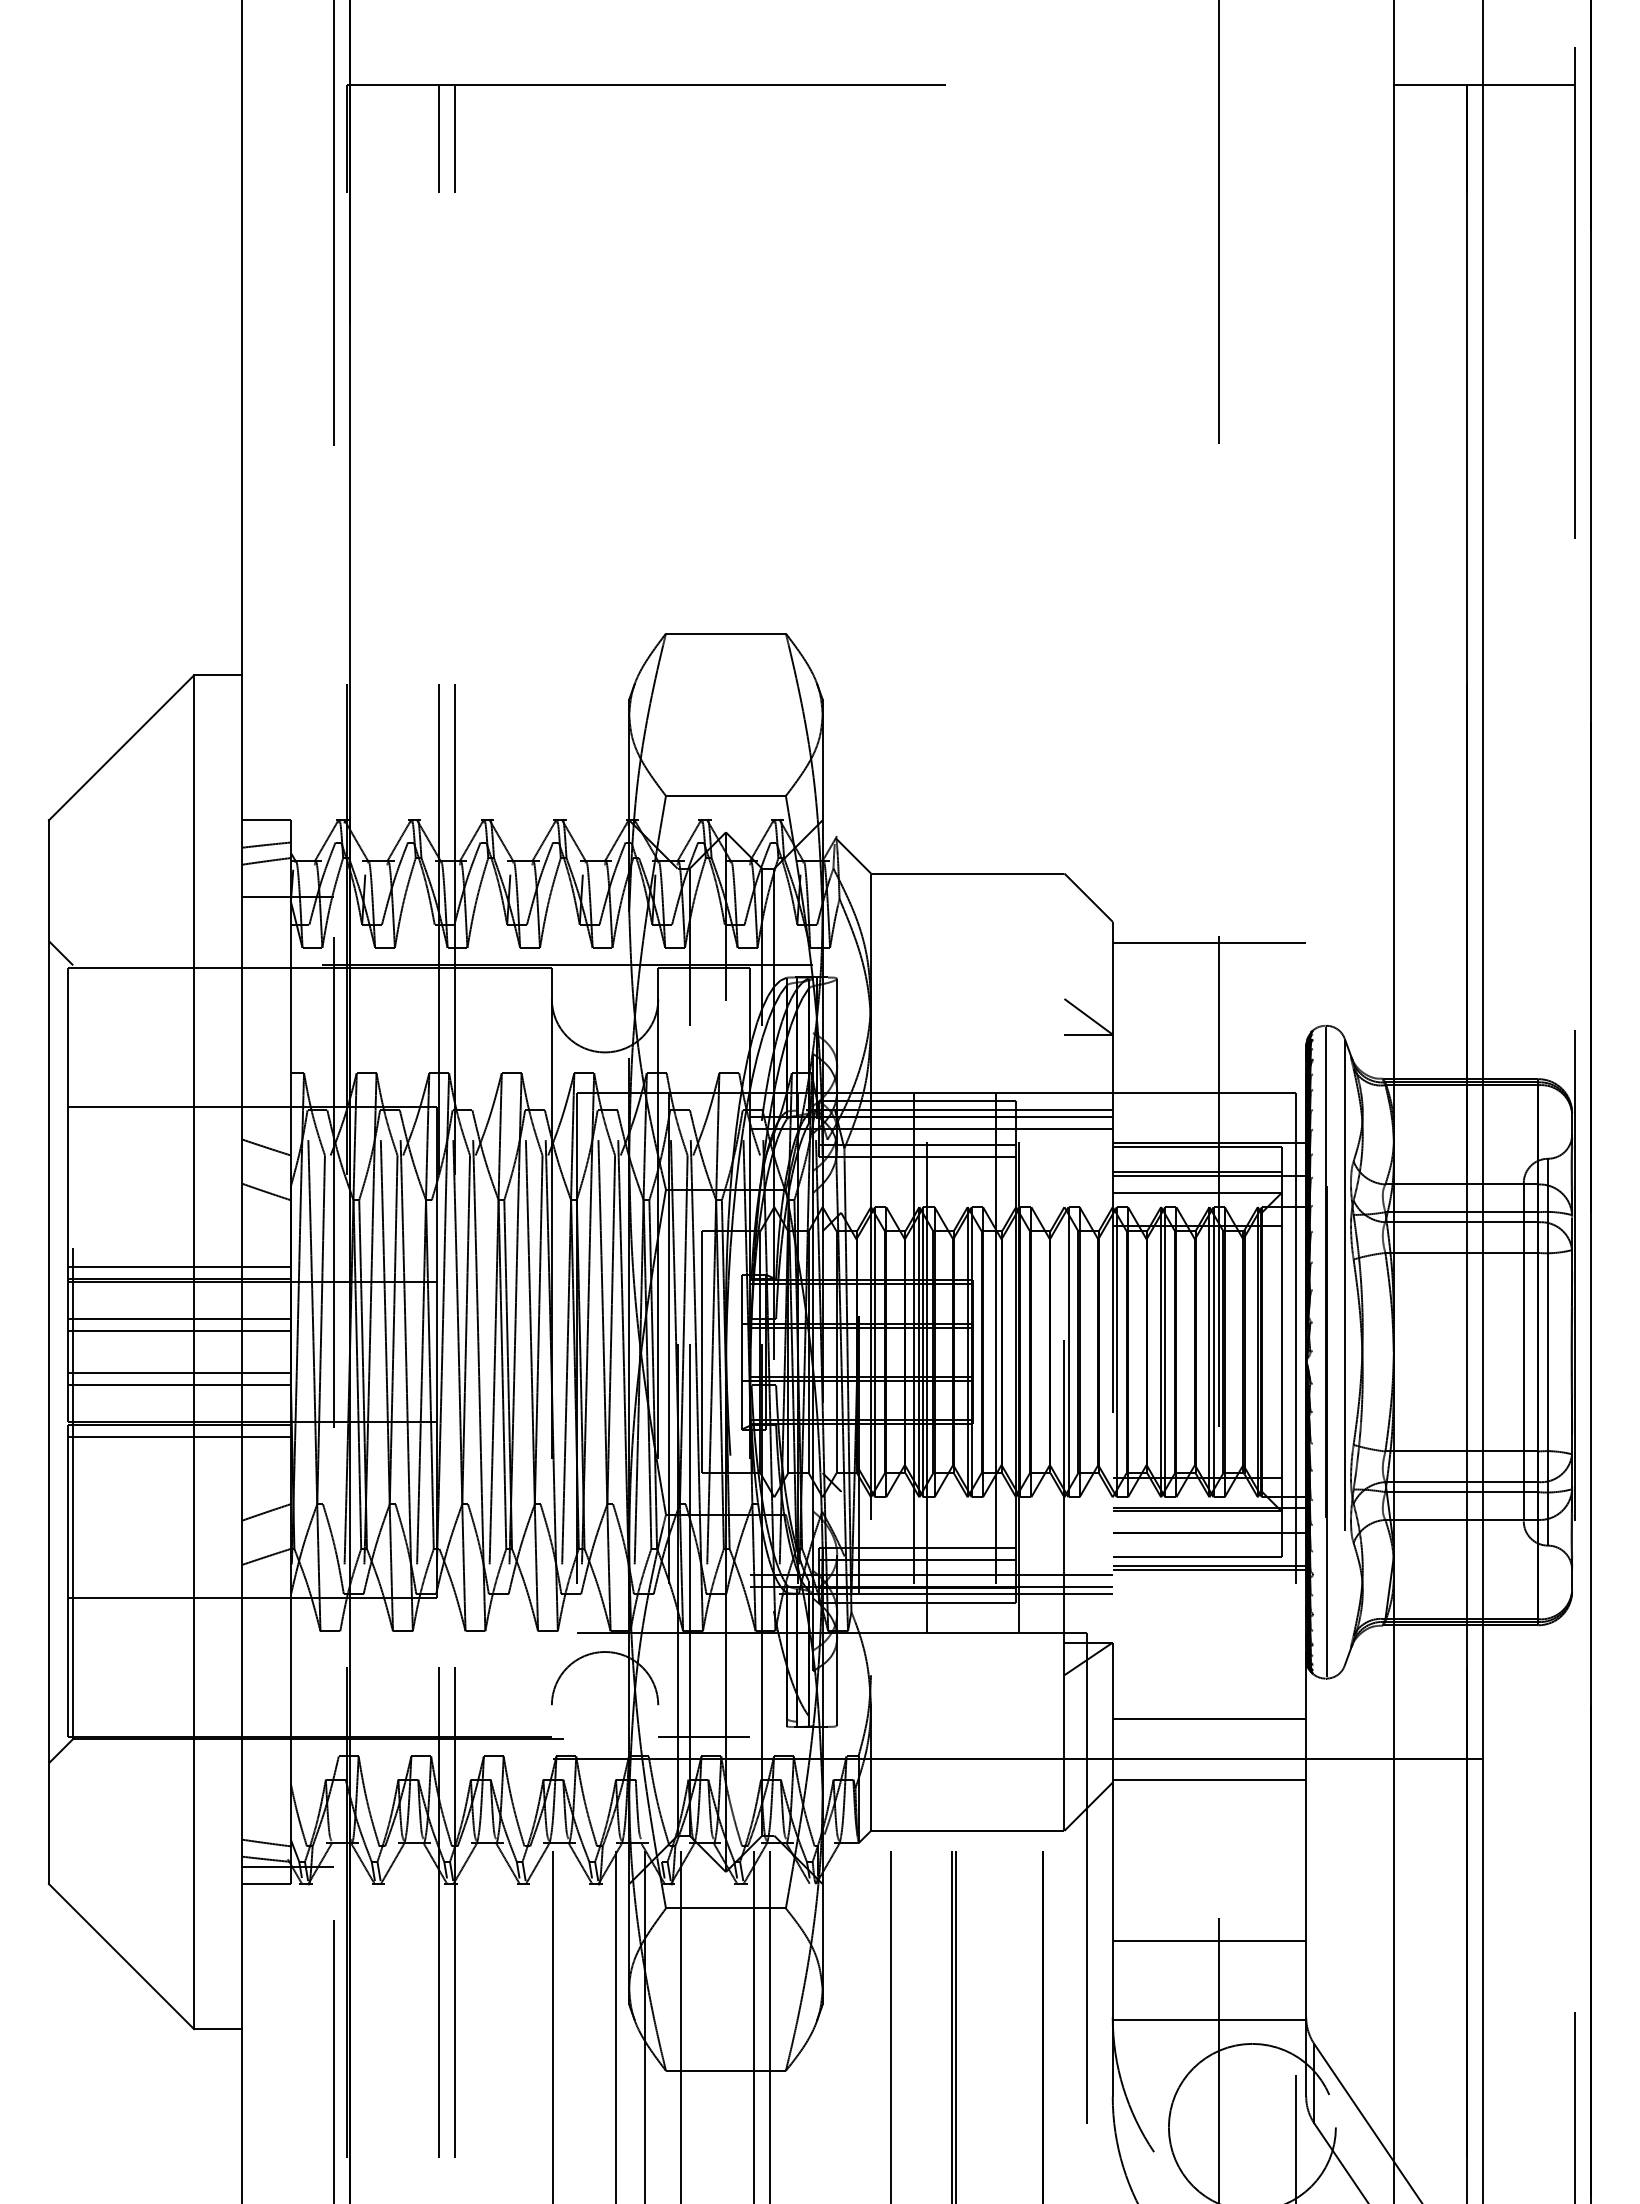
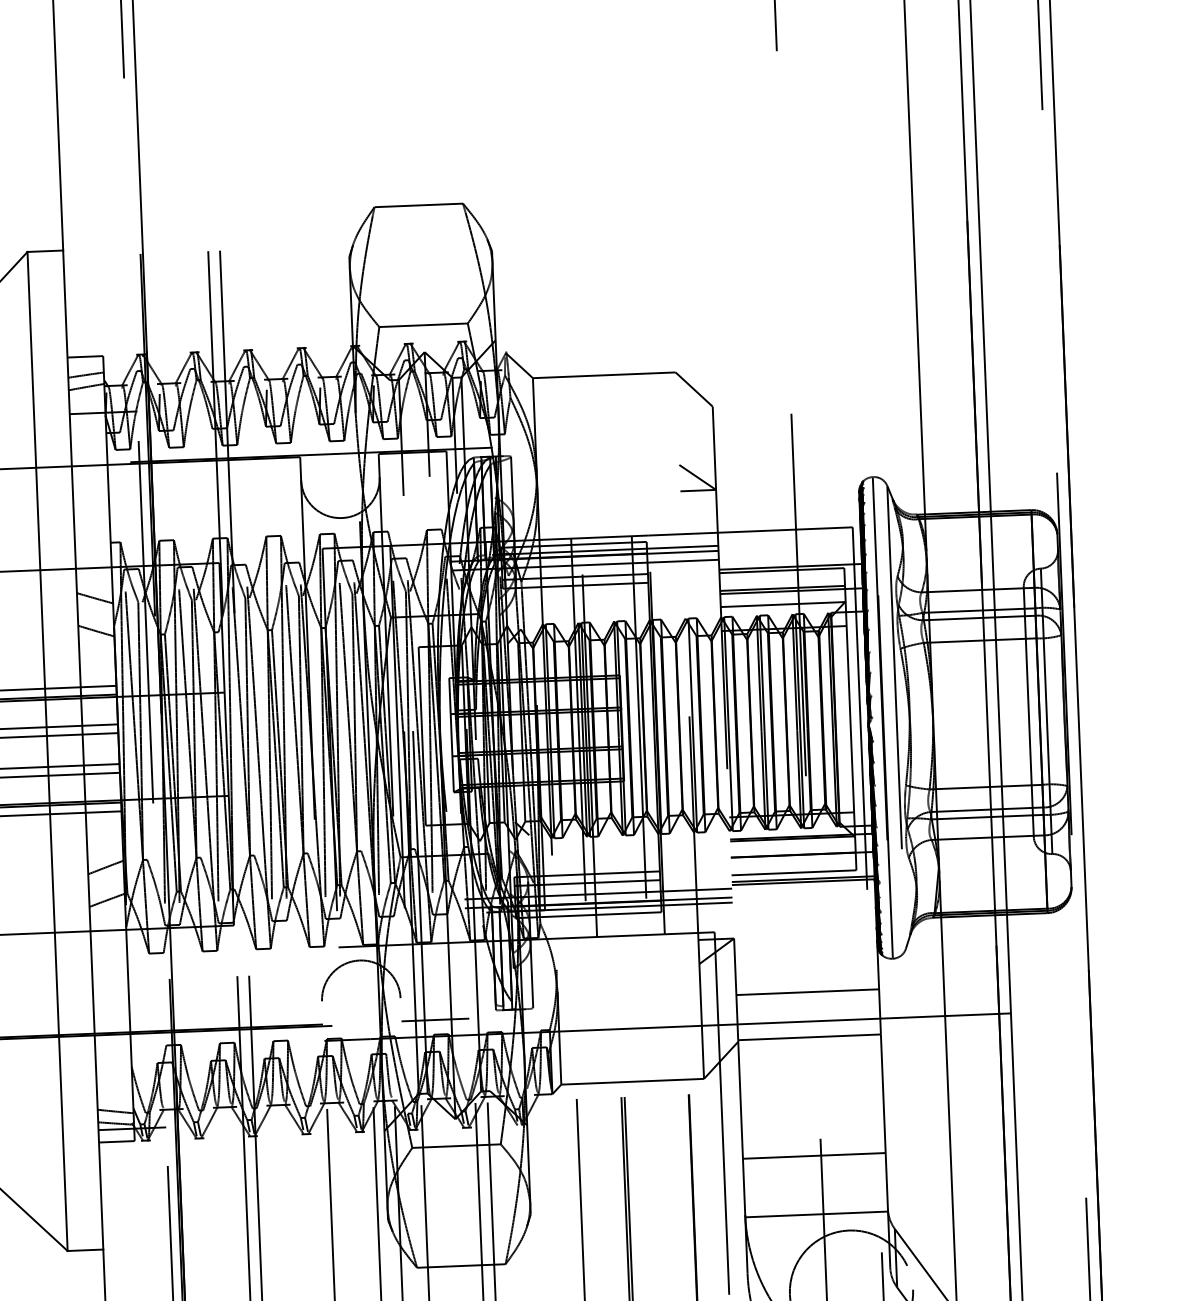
line: (1209, 943) -> (784, 419), removed

